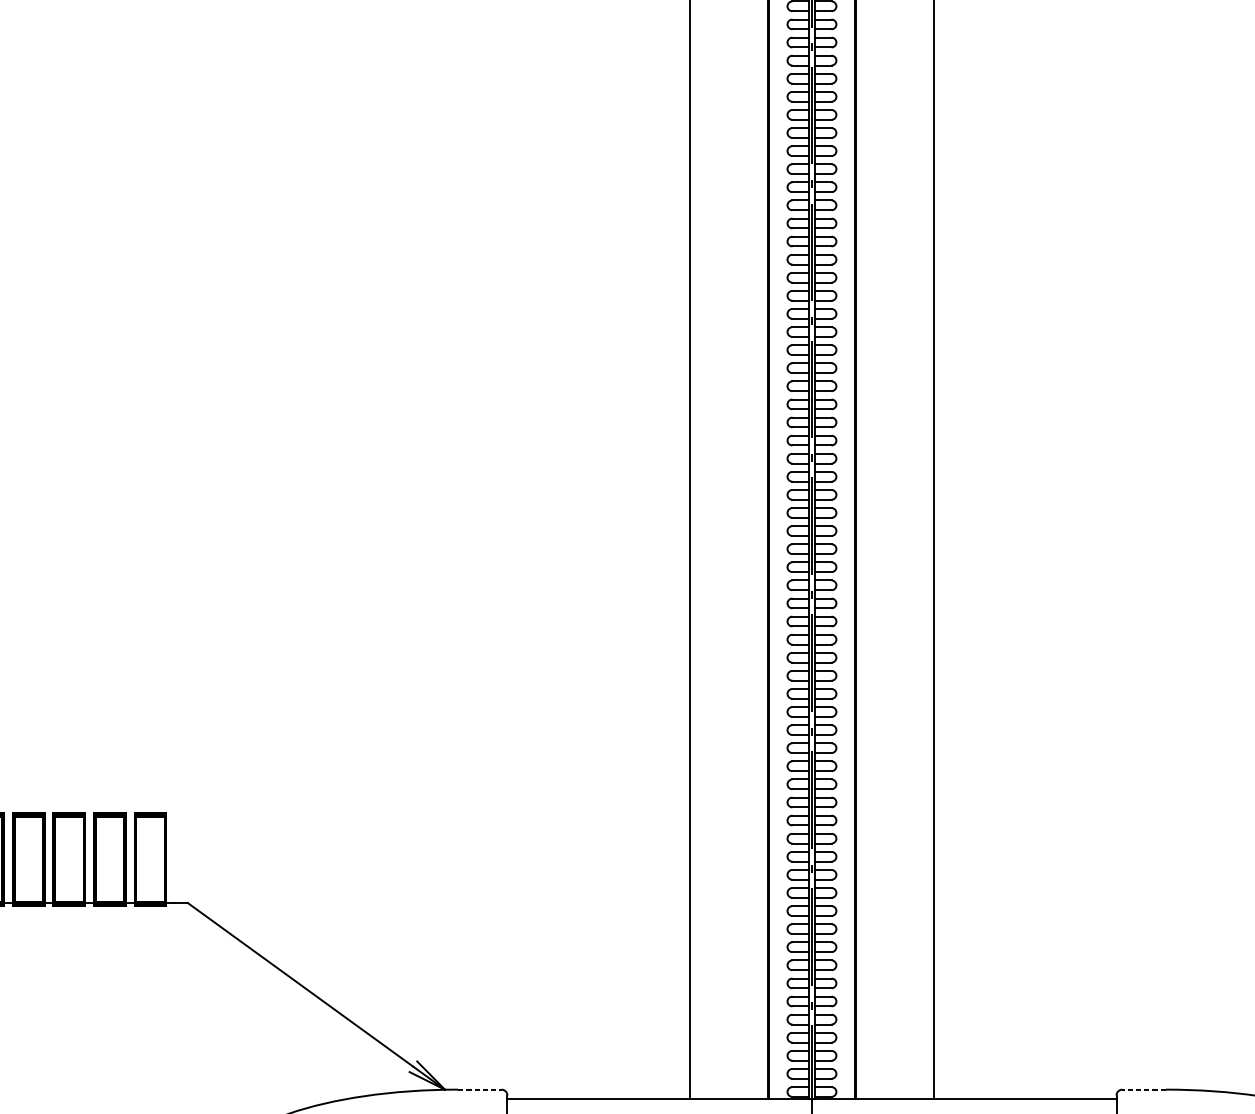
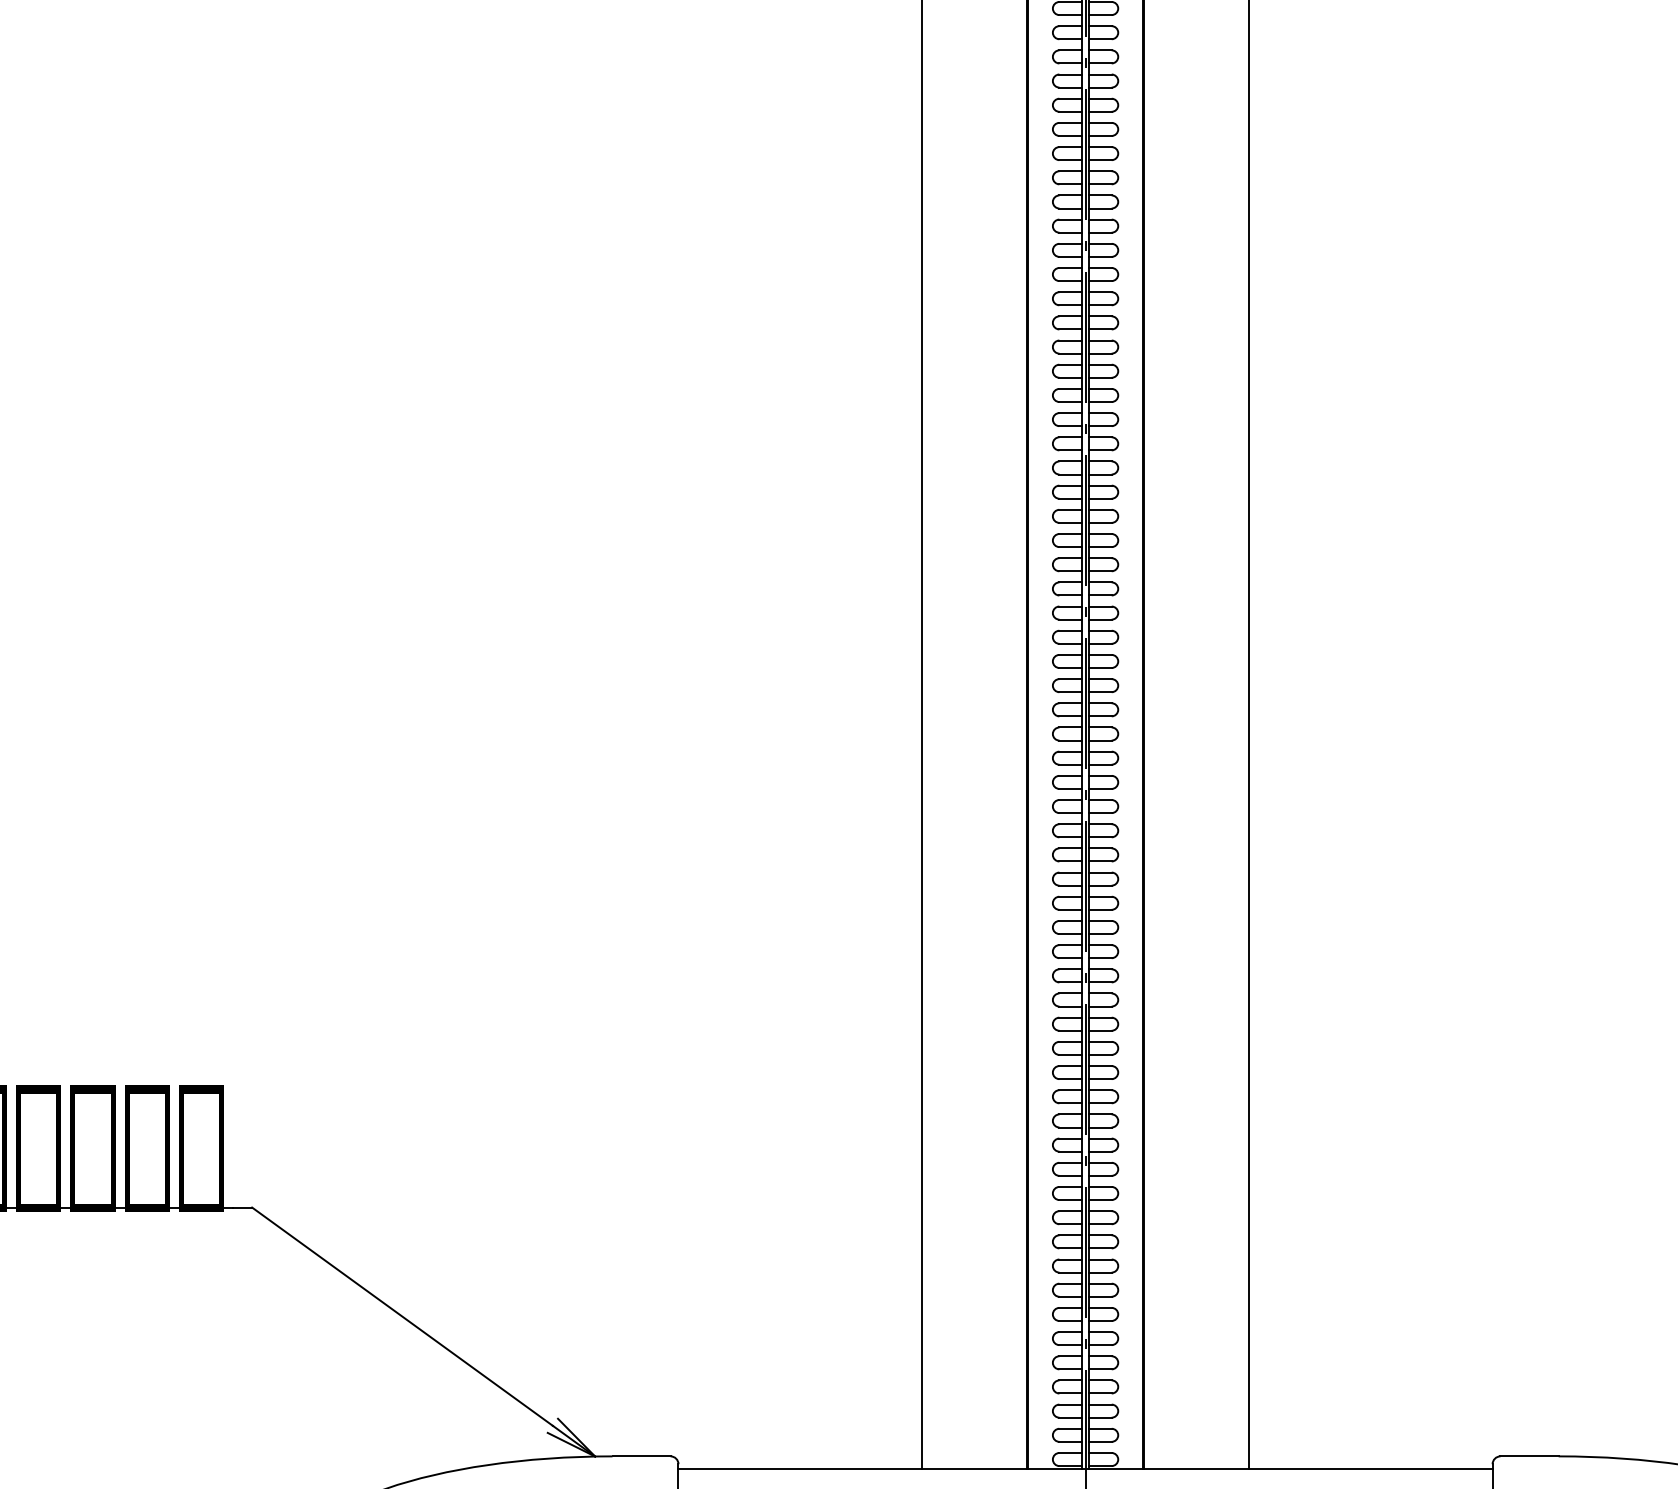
line: (480, 1089) -> (642, 1456), dashed -> solid
line: (1144, 1089) -> (1529, 1456), dashed -> solid

